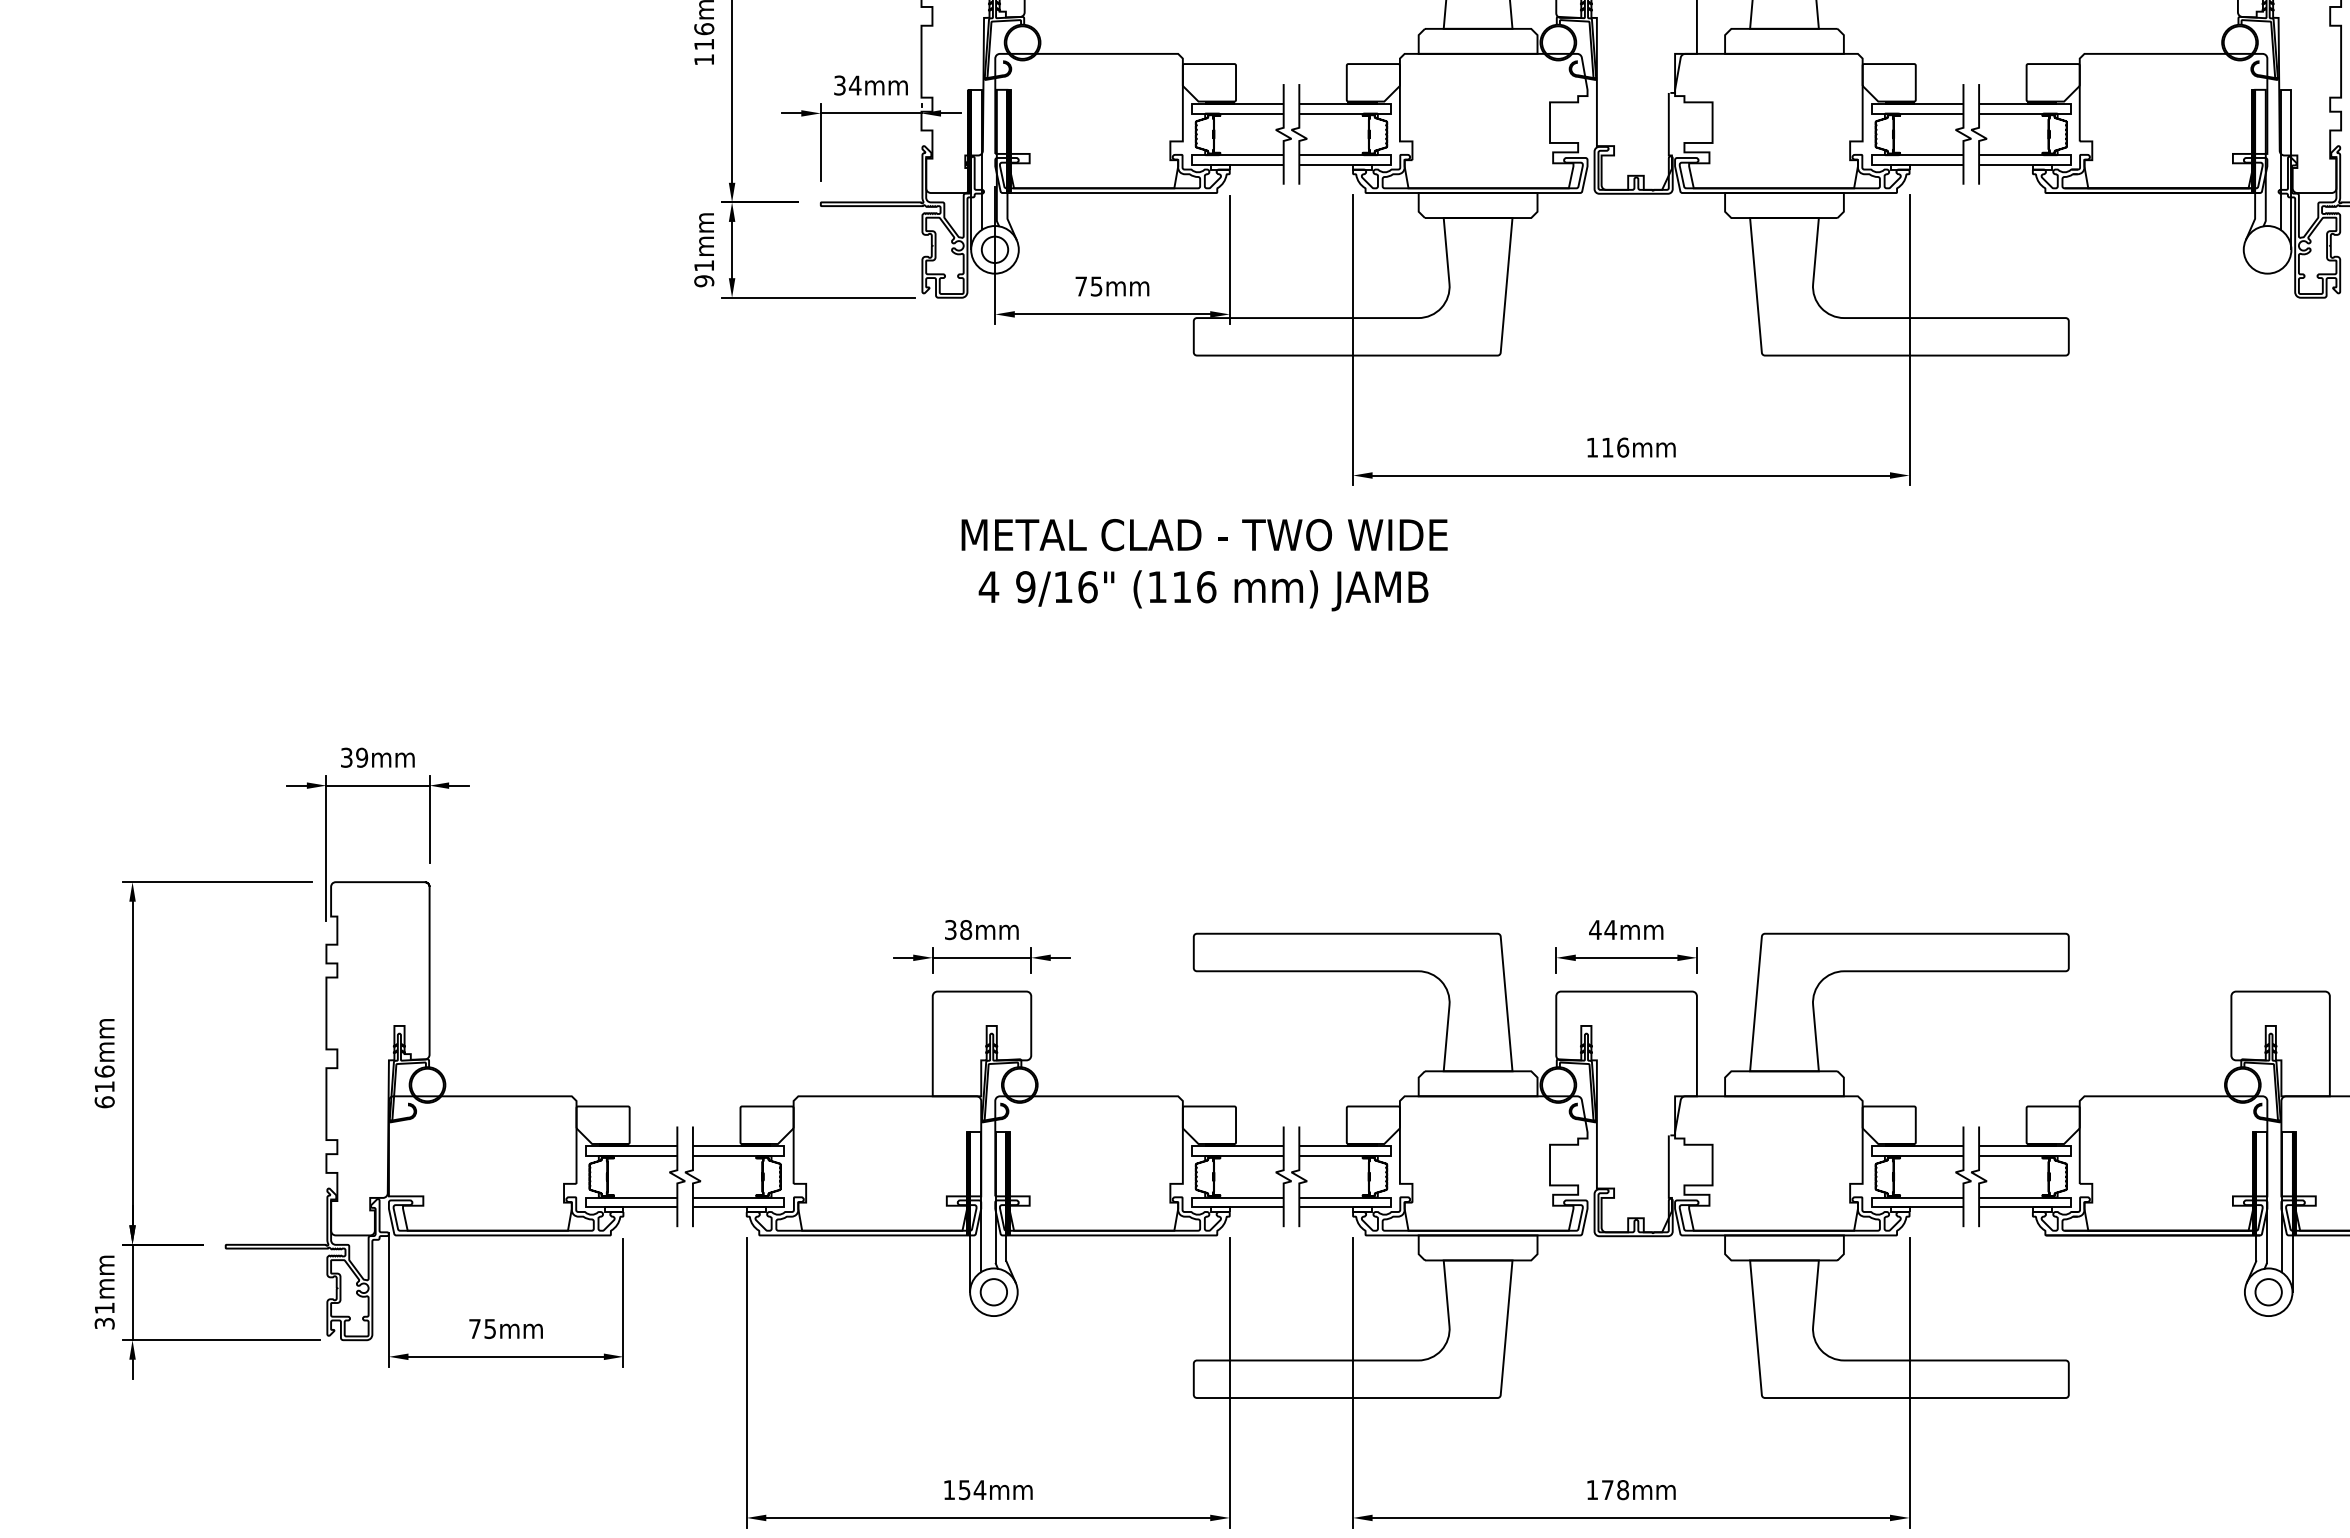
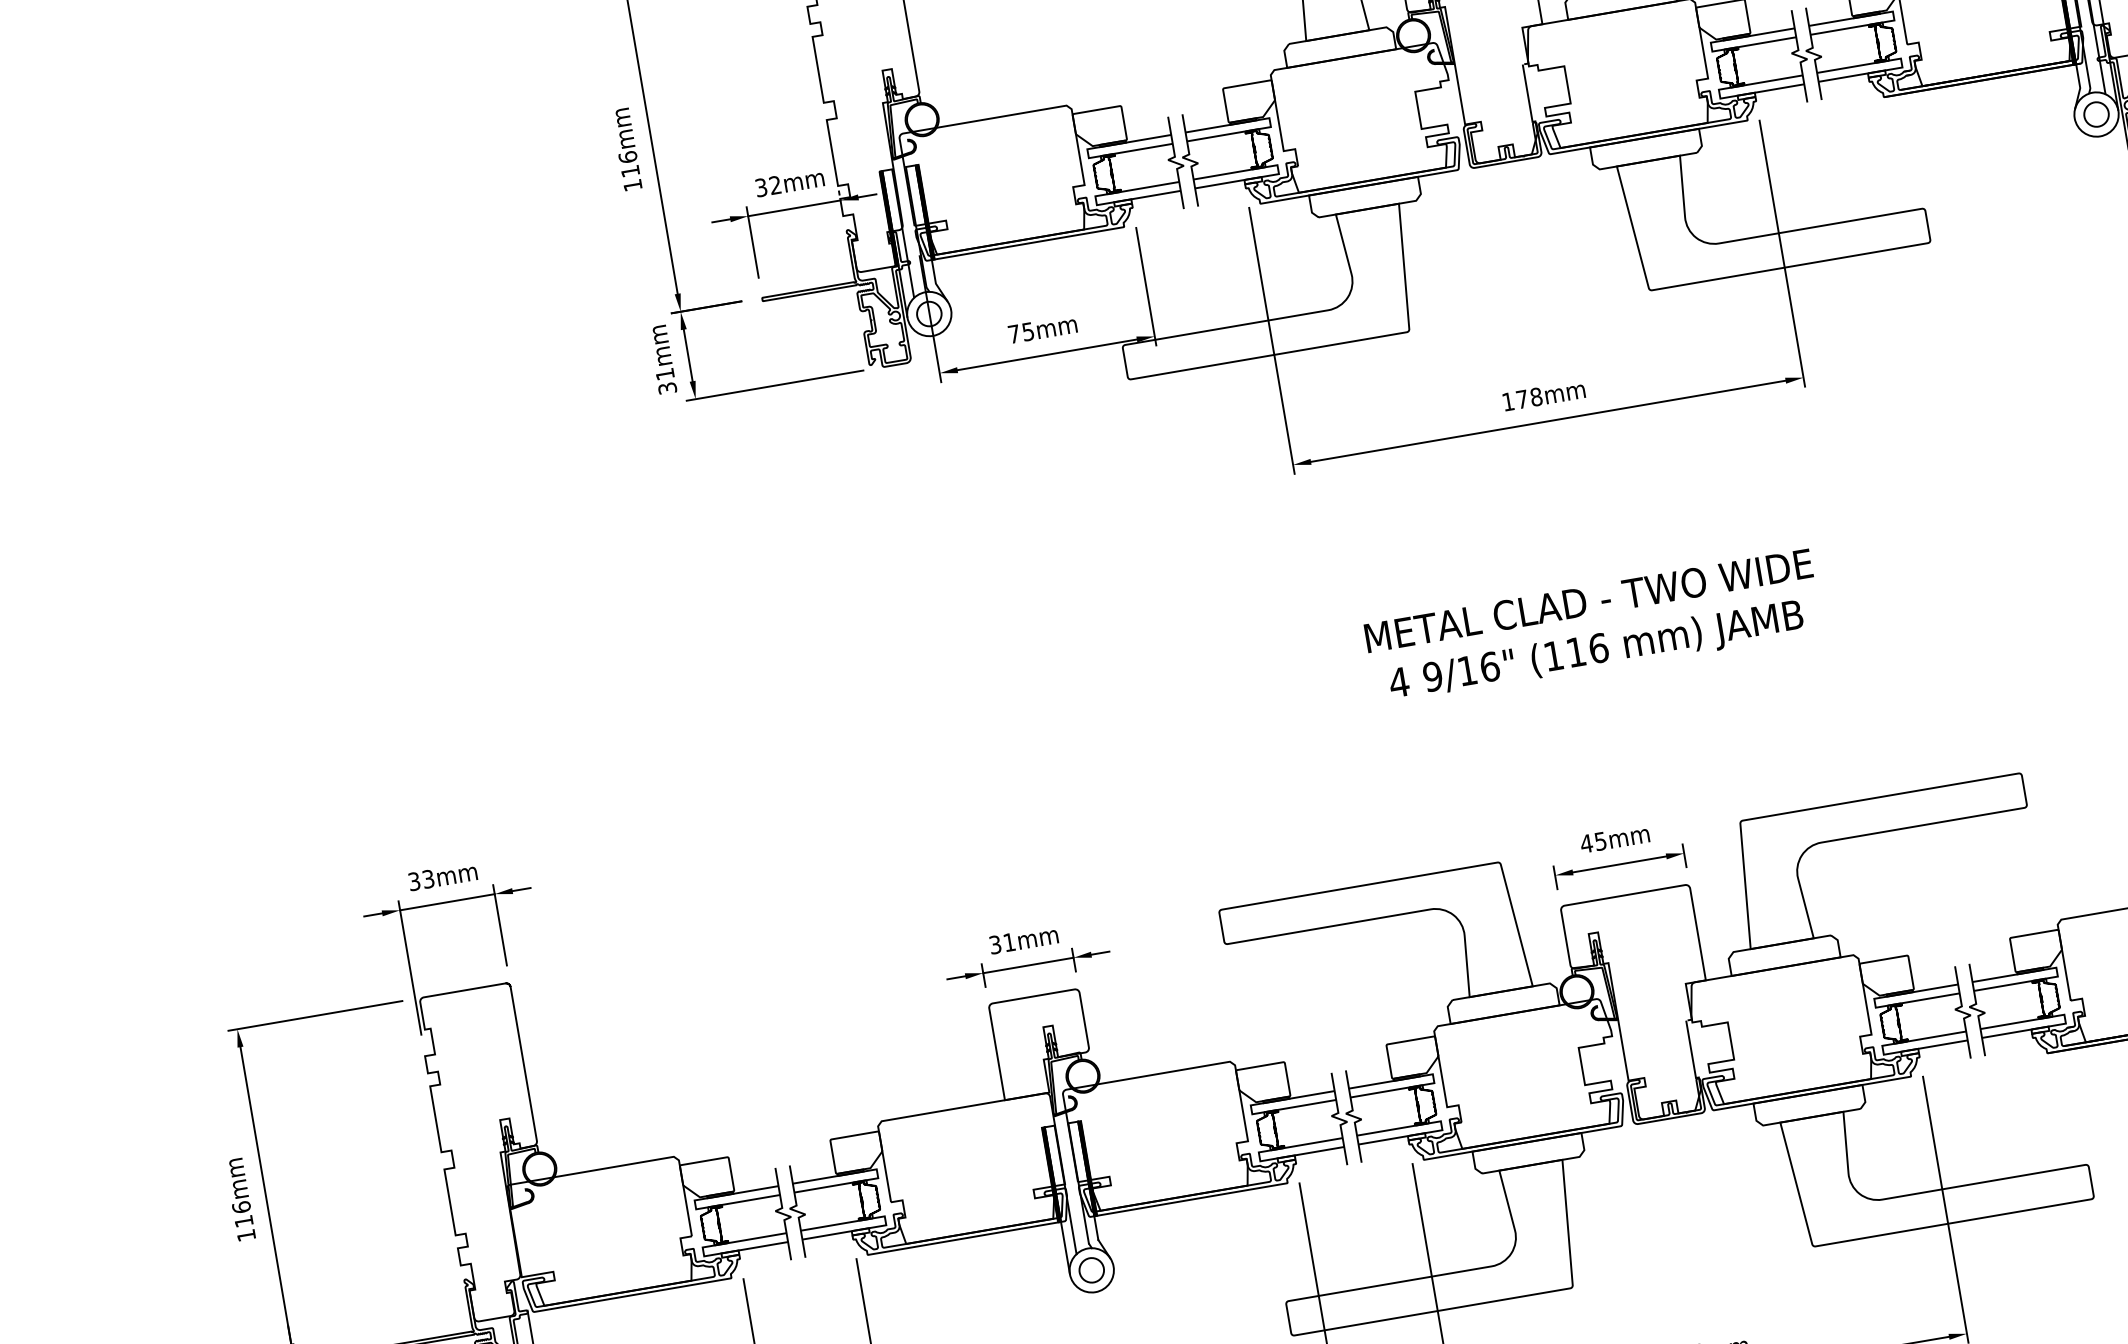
text: (854, 85) -> (774, 185), 34mm -> 32mm
circle: (2267, 249) -> (2096, 114), added
text: (704, 281) -> (667, 388), 91mm -> 31mm
text: (1615, 447) -> (1529, 398), 116mm -> 178mm
text: (1204, 565) -> (1593, 628), moved
text: (362, 757) -> (428, 878), 39mm -> 33mm
text: (966, 930) -> (1009, 942), 38mm -> 31mm
text: (1610, 930) -> (1600, 841), 44mm -> 45mm
text: (104, 1102) -> (246, 1235), 616mm -> 116mm

